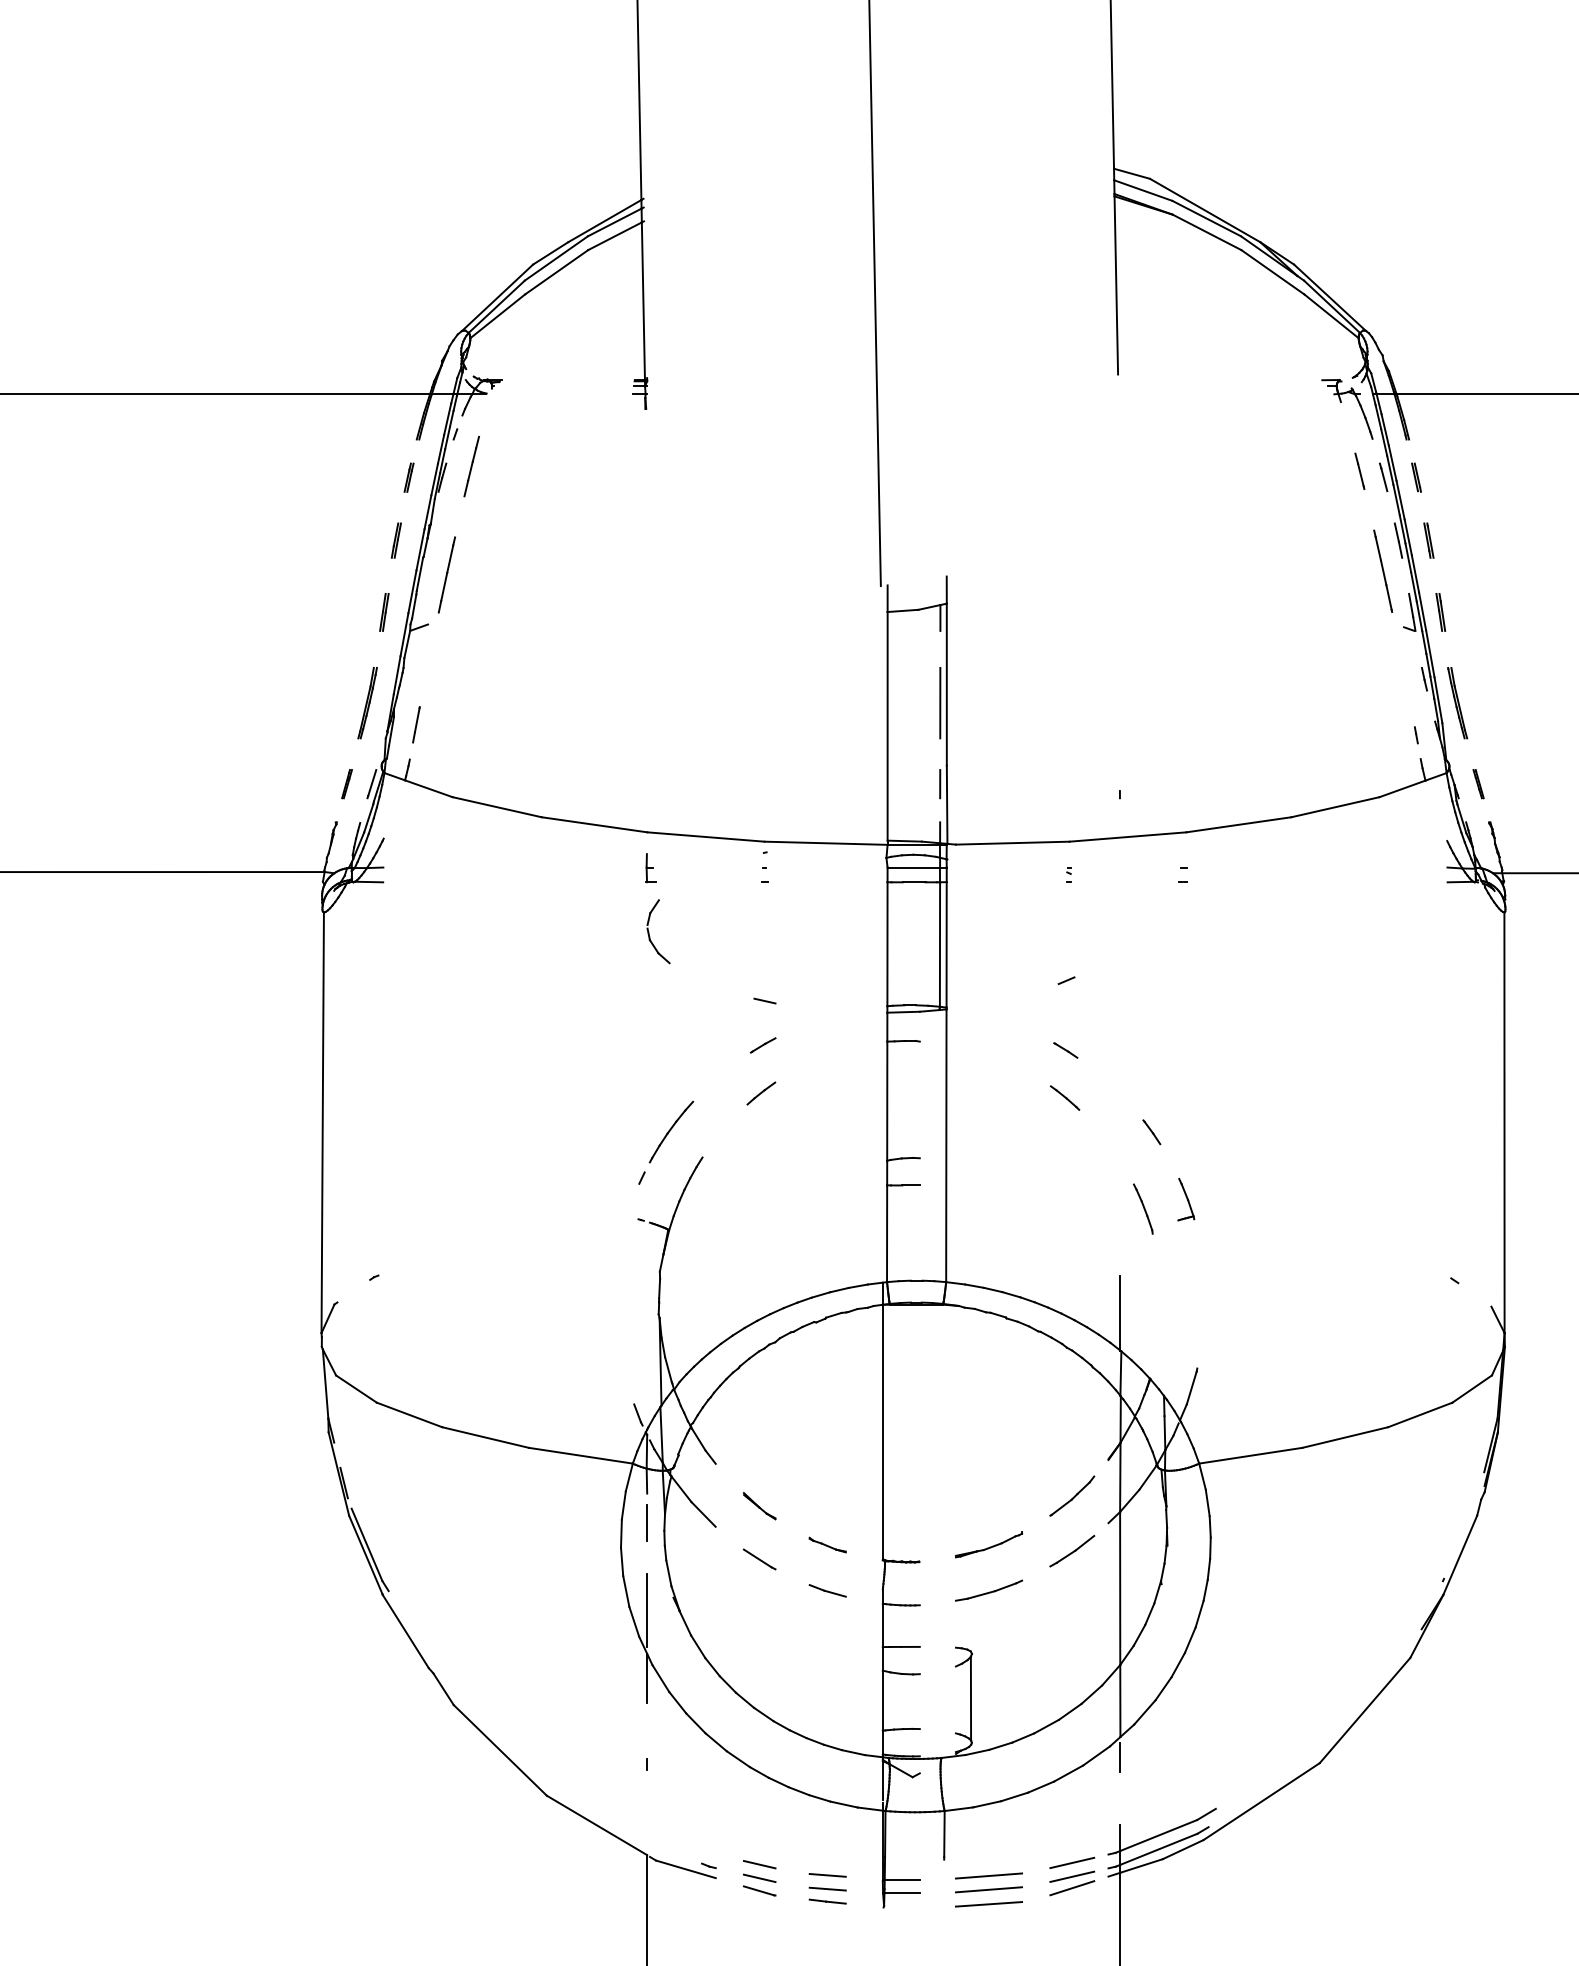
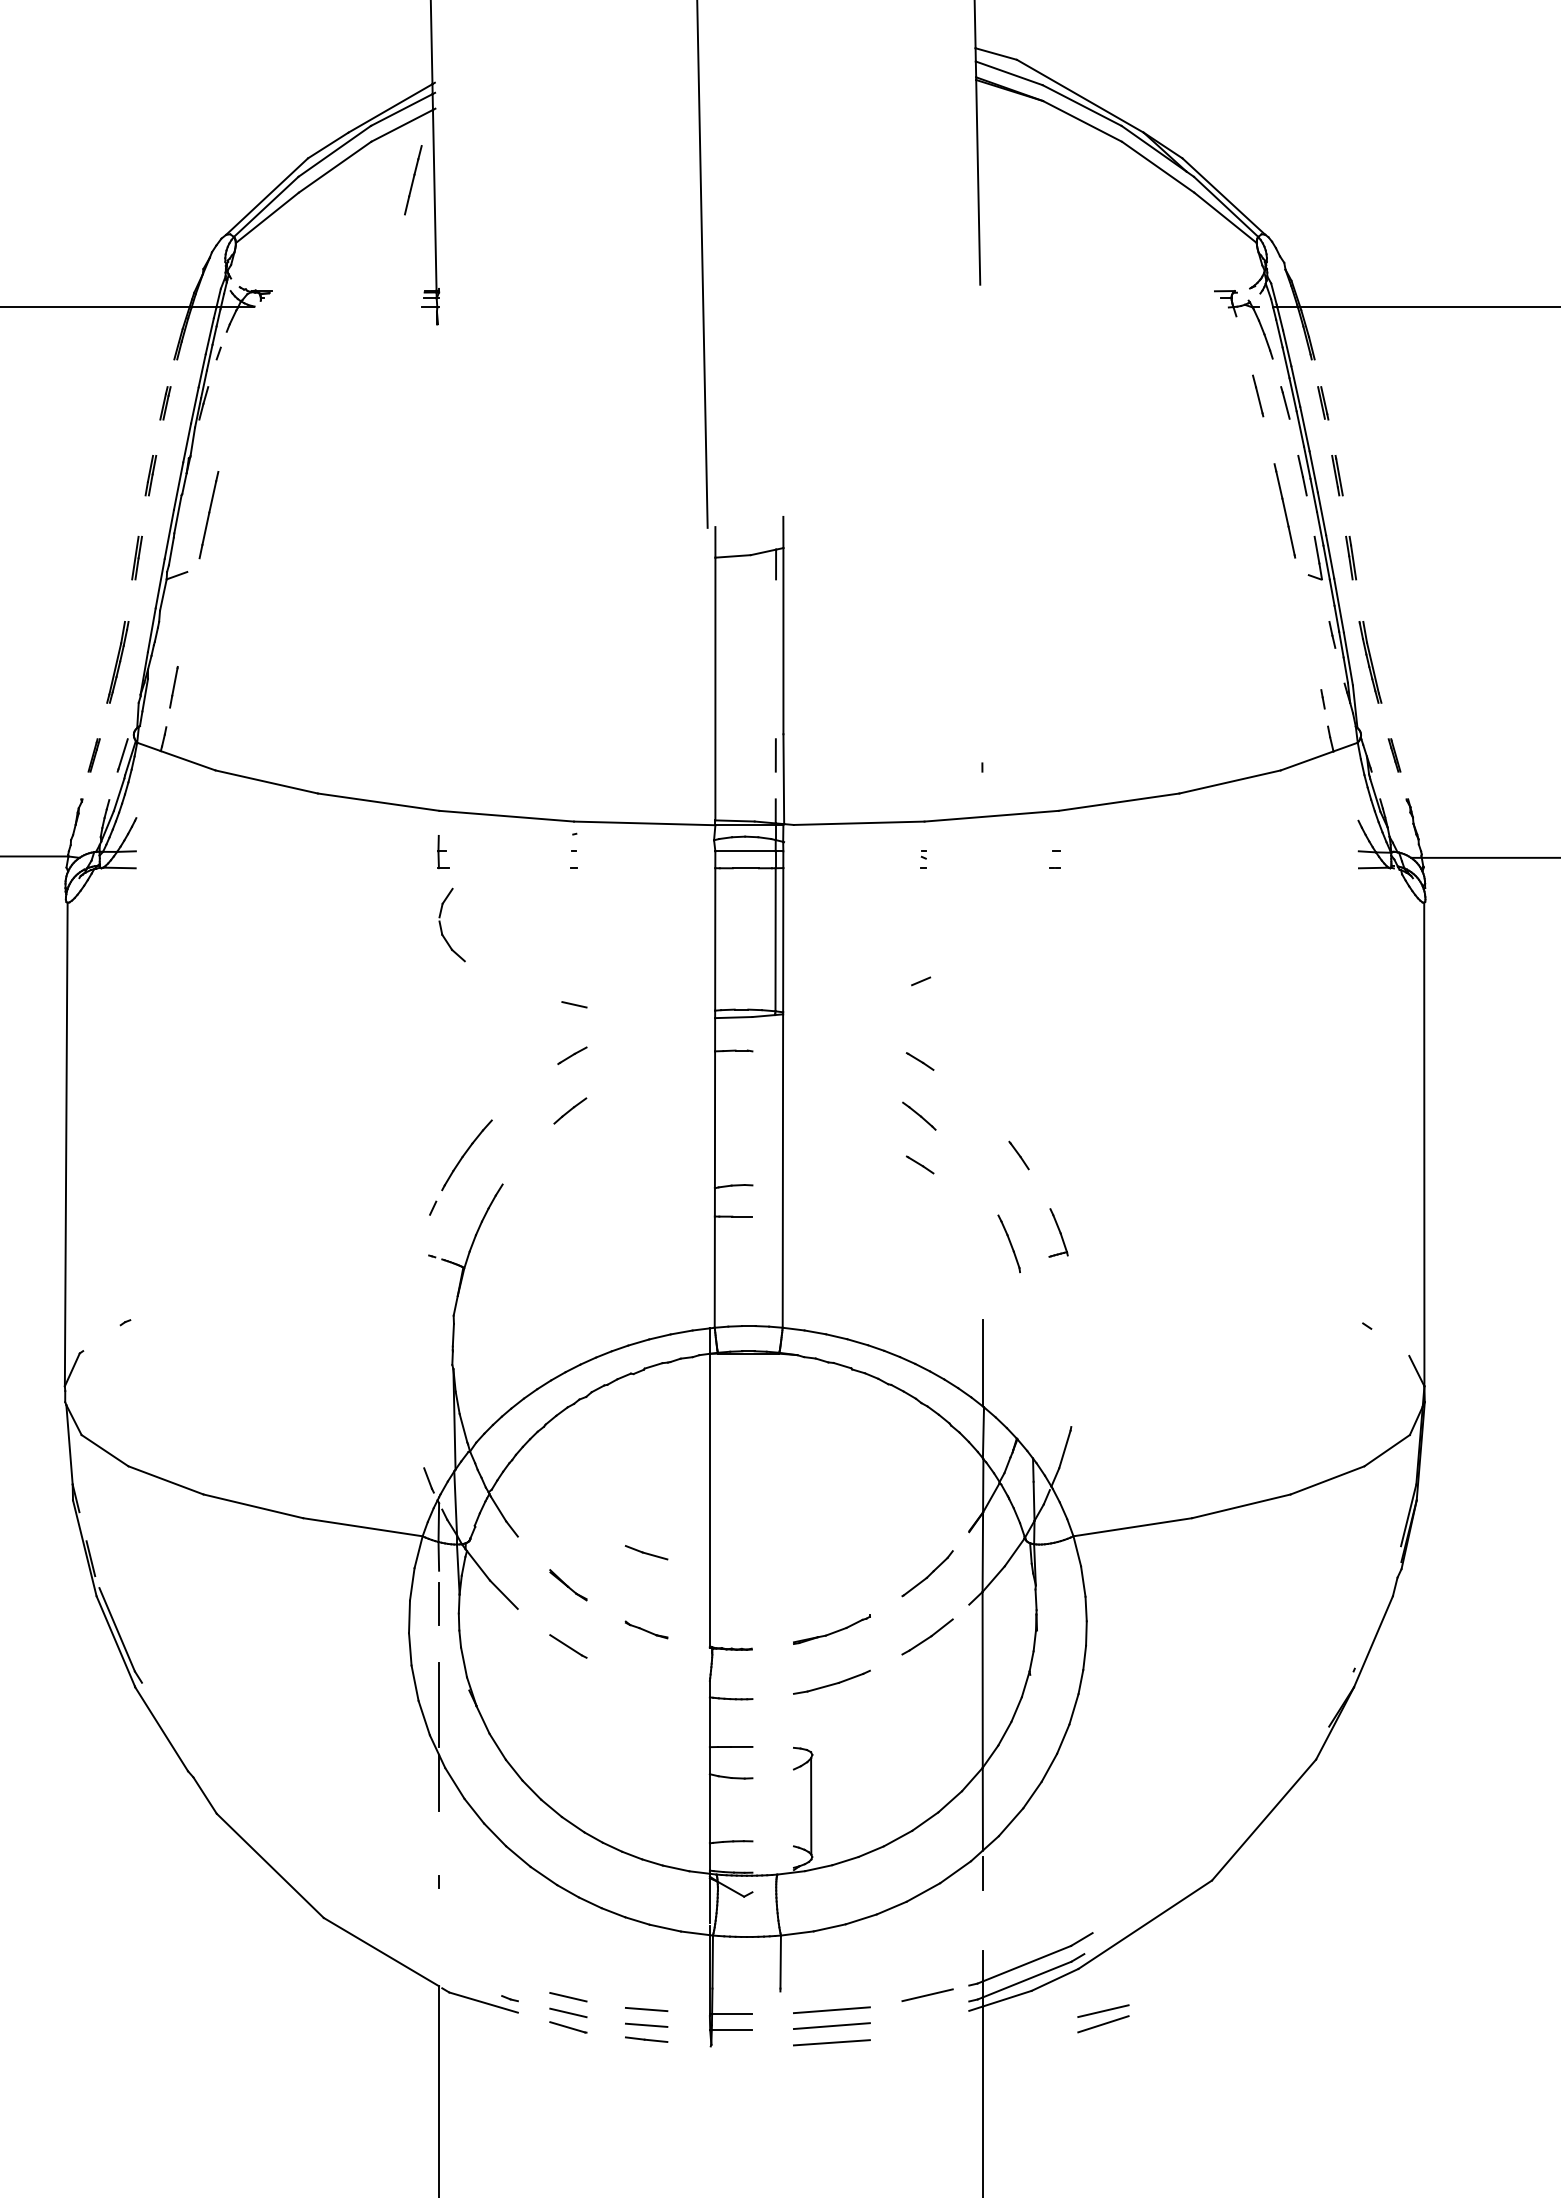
line: (471, 466) -> (413, 180), moved
line: (940, 702) -> (776, 661), removed
line: (1065, 1140) -> (919, 1164), added
line: (827, 1590) -> (646, 1552), moved
part: (1072, 1883) -> (1103, 2018), moved

